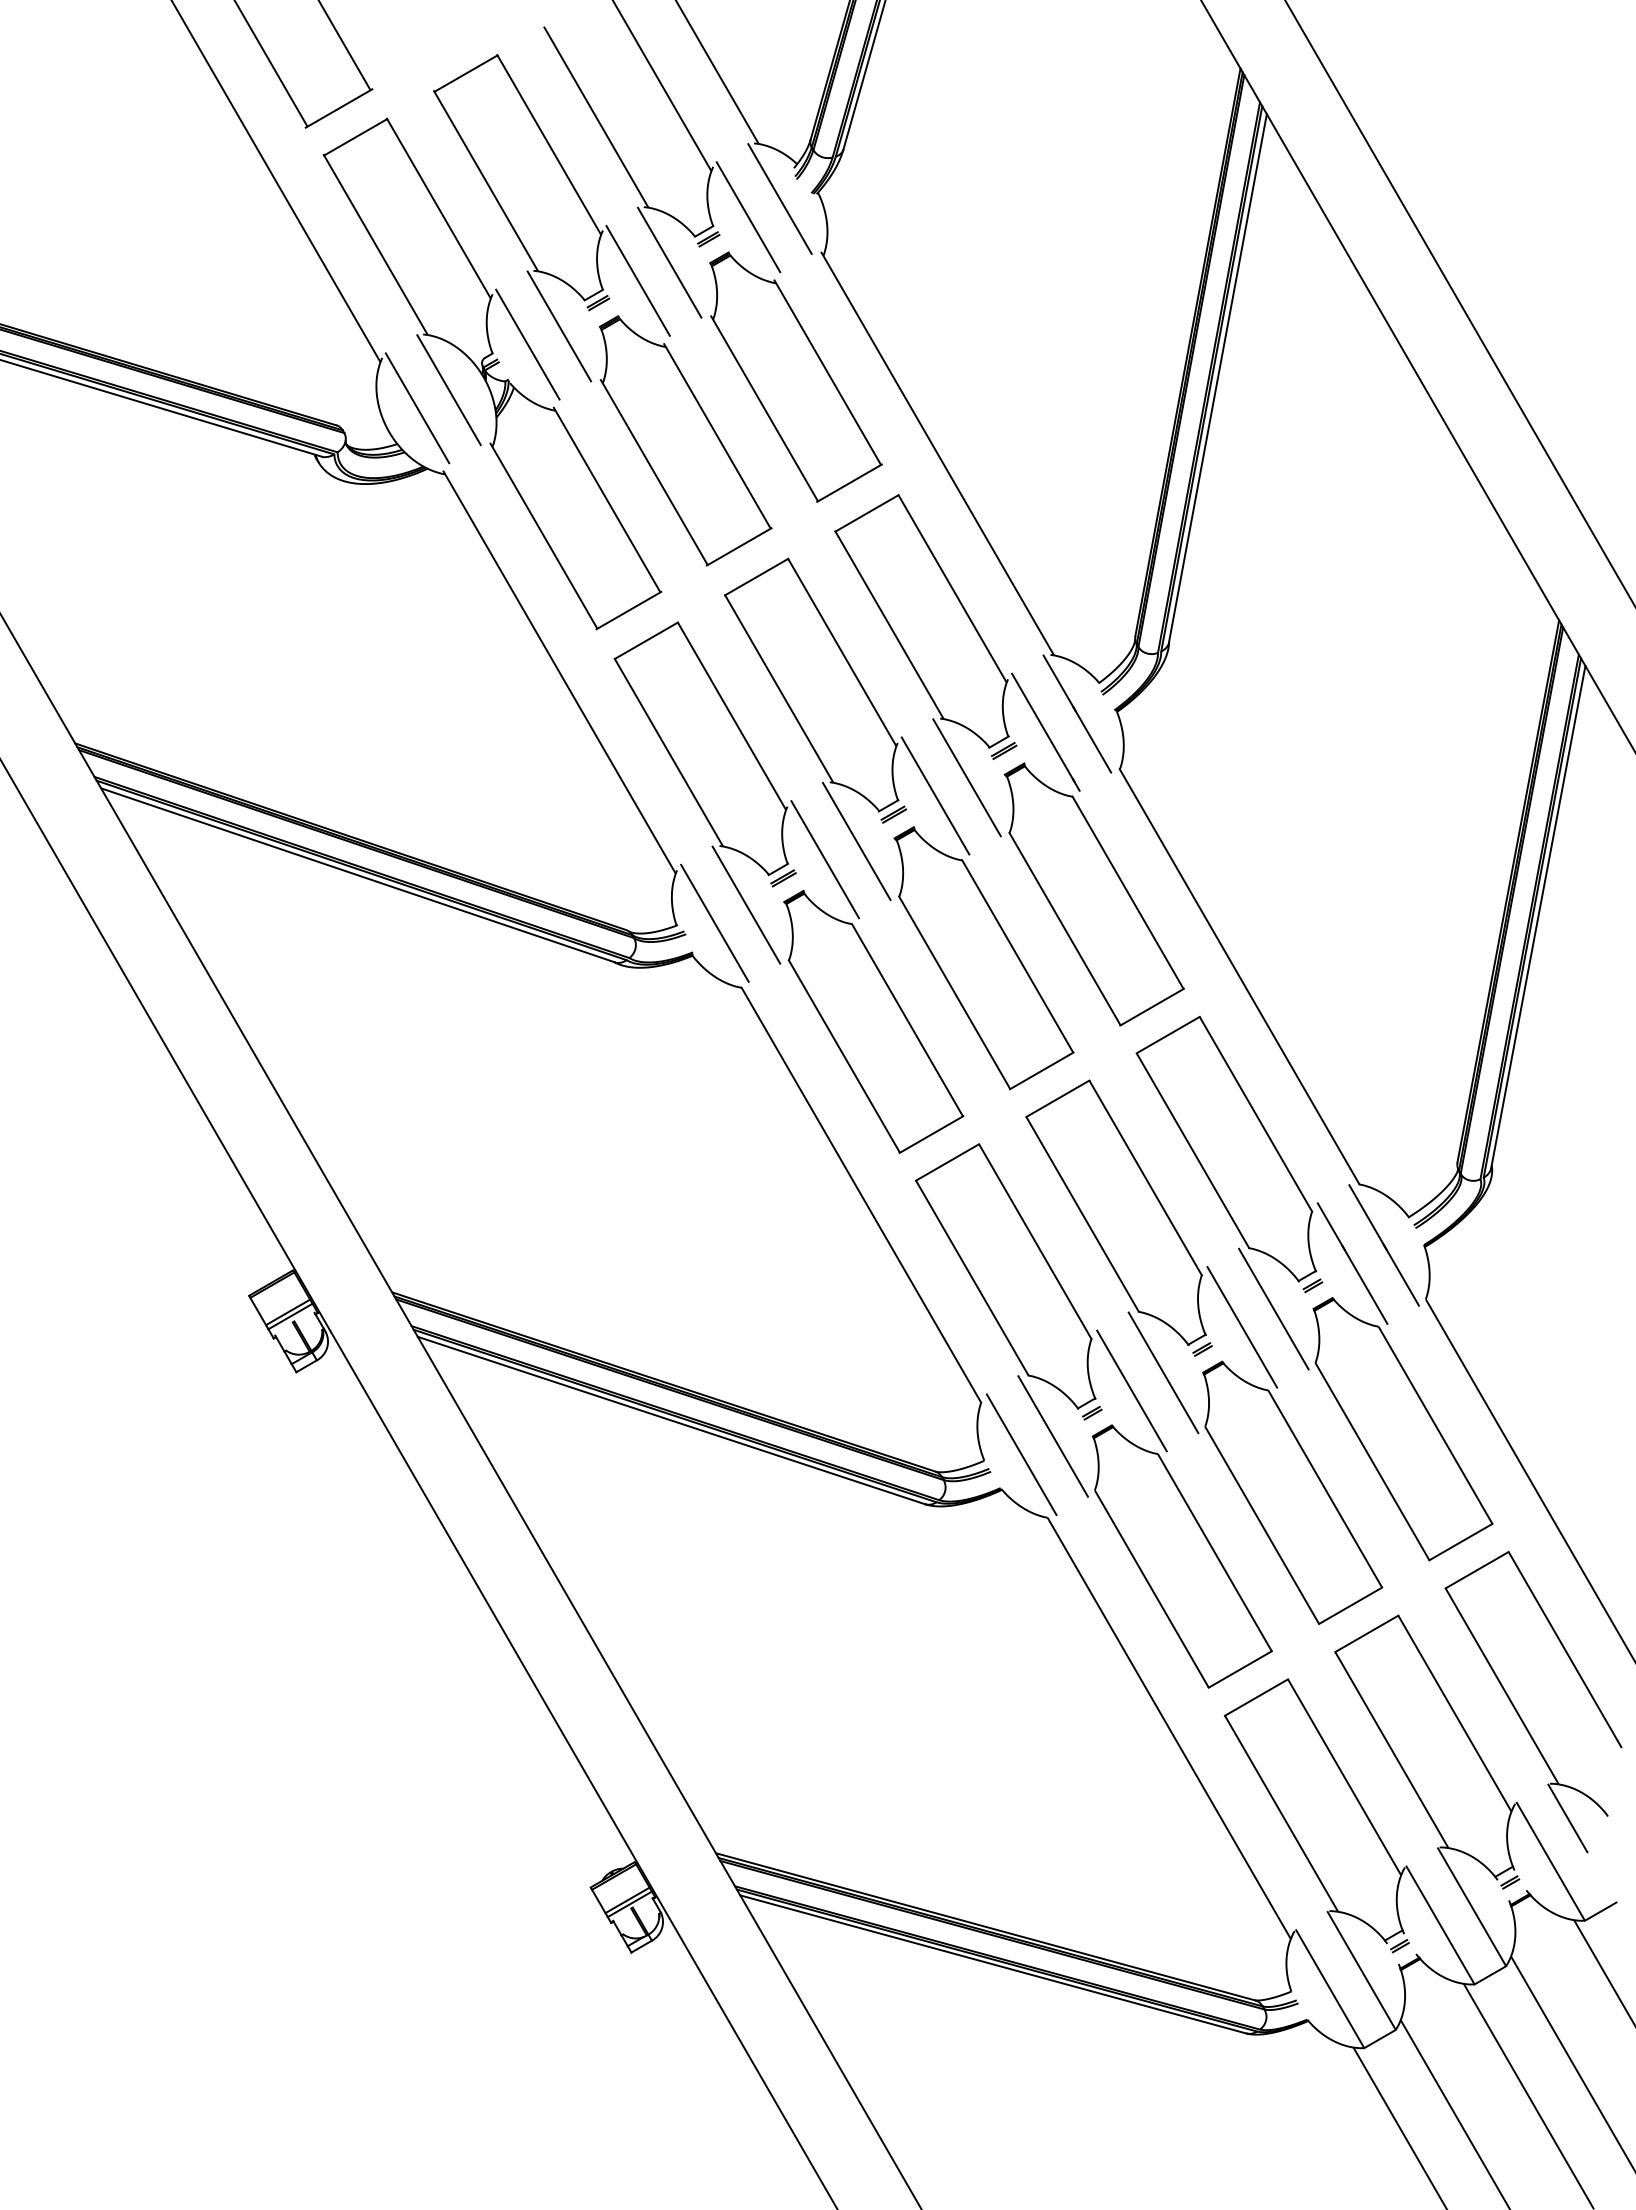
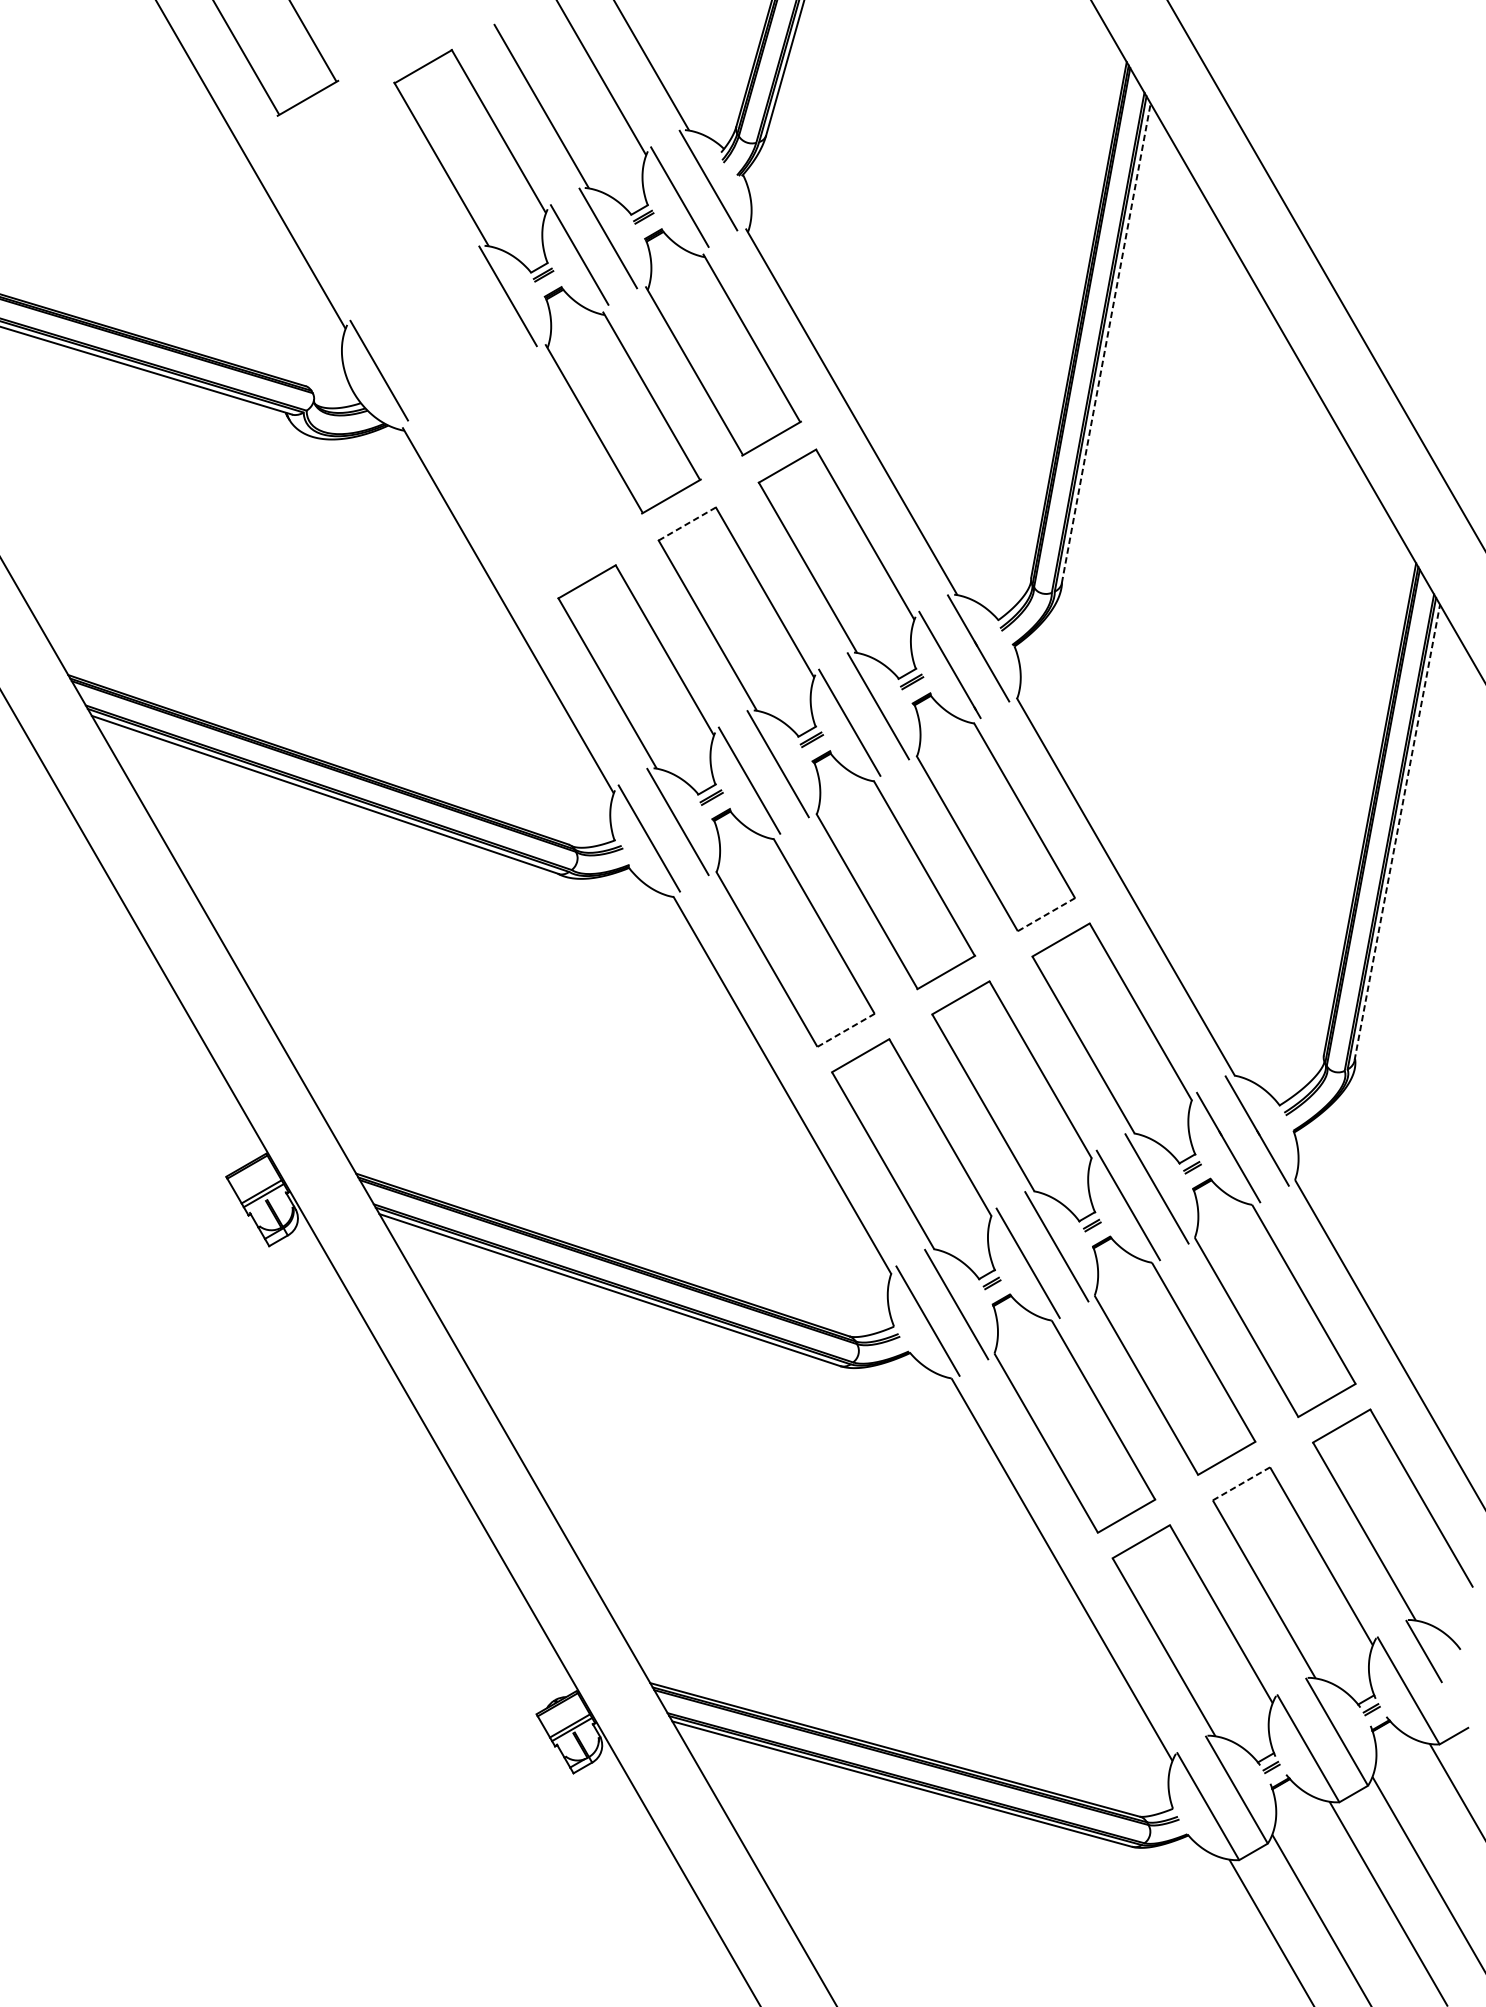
part: (492, 373) -> (447, 339), removed
line: (1217, 378) -> (1105, 343), solid -> dashed
line: (757, 576) -> (688, 523), solid -> dashed
line: (1538, 916) -> (1397, 832), solid -> dashed
line: (1152, 1007) -> (1046, 914), solid -> dashed
line: (931, 1134) -> (846, 1030), solid -> dashed
line: (1367, 1633) -> (1242, 1483), solid -> dashed

